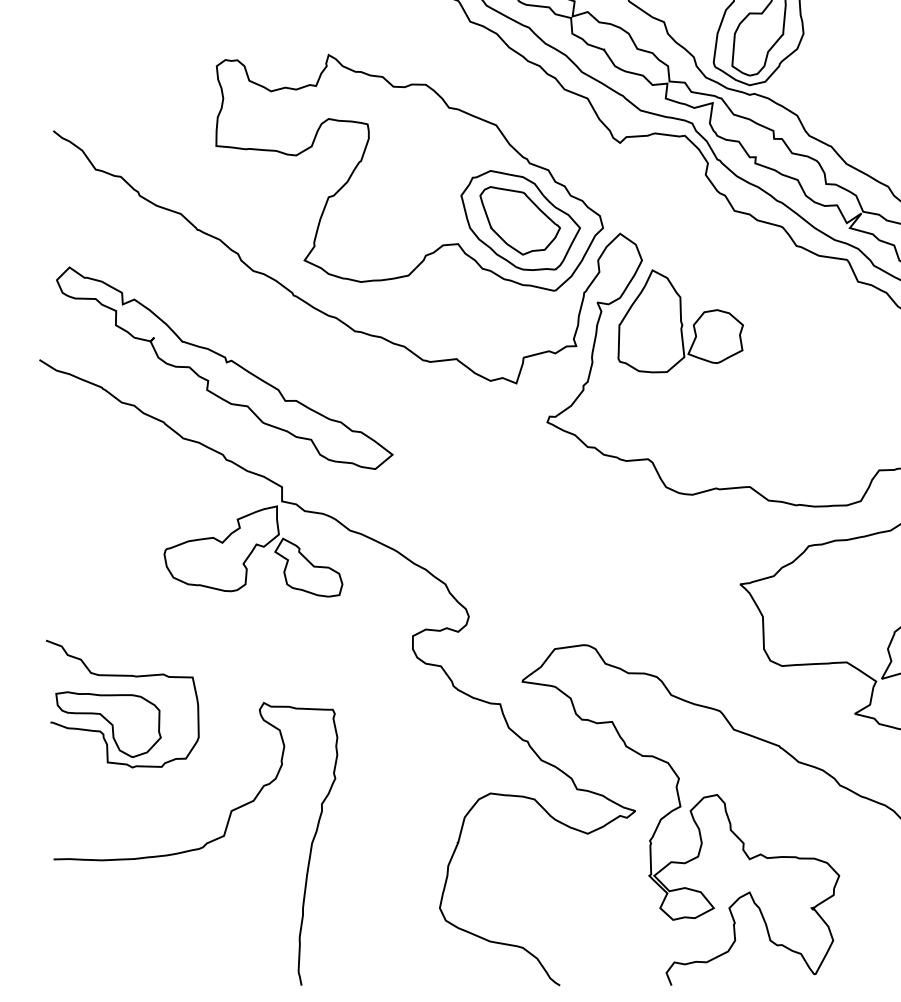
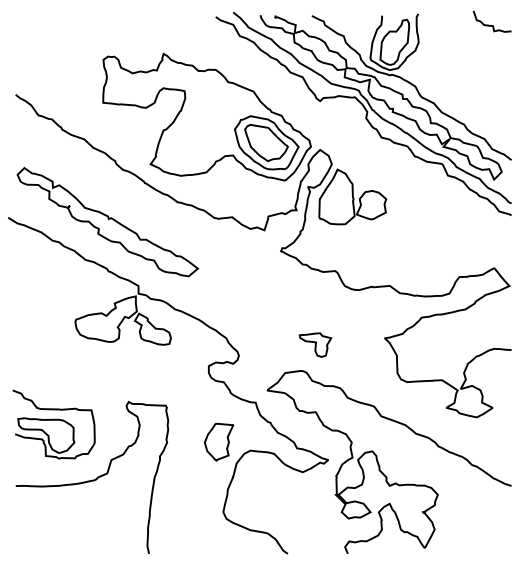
part: (611, 595) -> (315, 344), added
part: (121, 703) -> (53, 424), moved
part: (432, 776) -> (219, 441), added

